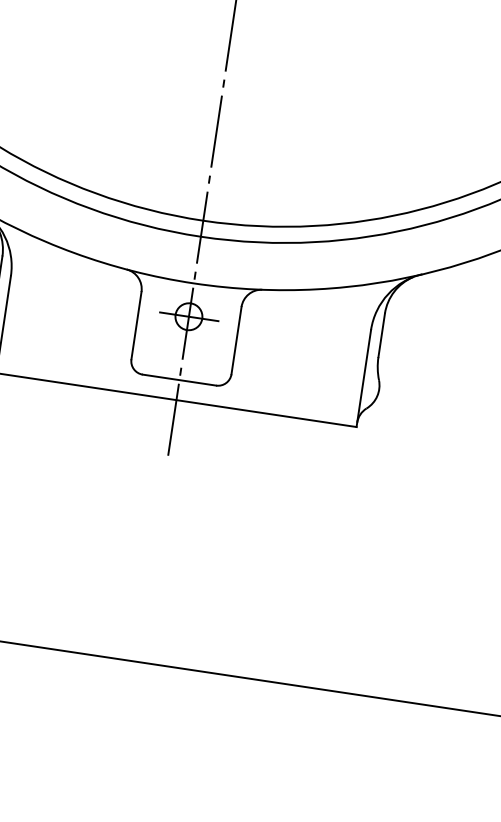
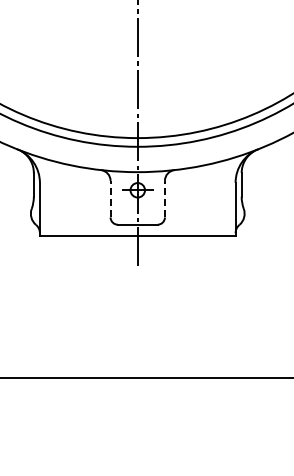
line: (136, 324) -> (110, 198), solid -> dashed
line: (235, 339) -> (164, 198), solid -> dashed

